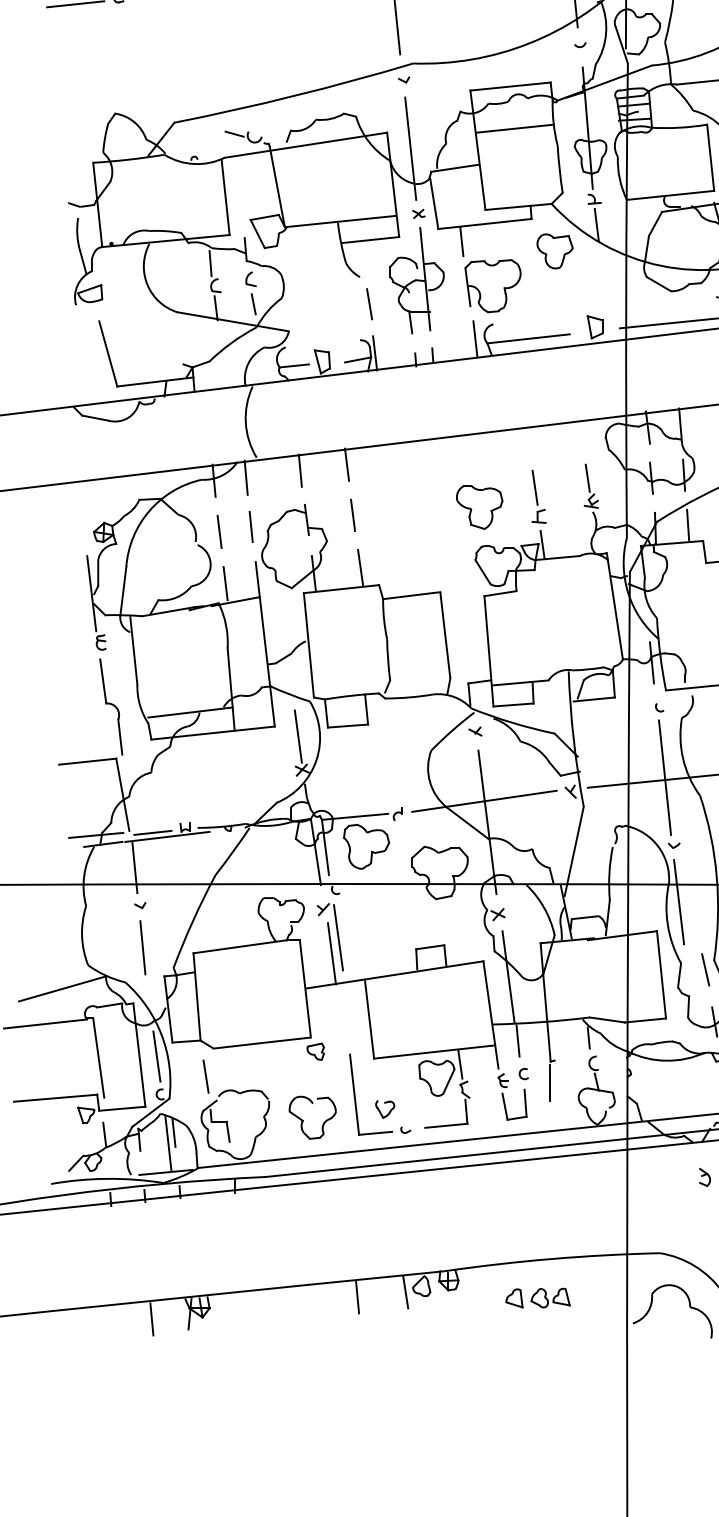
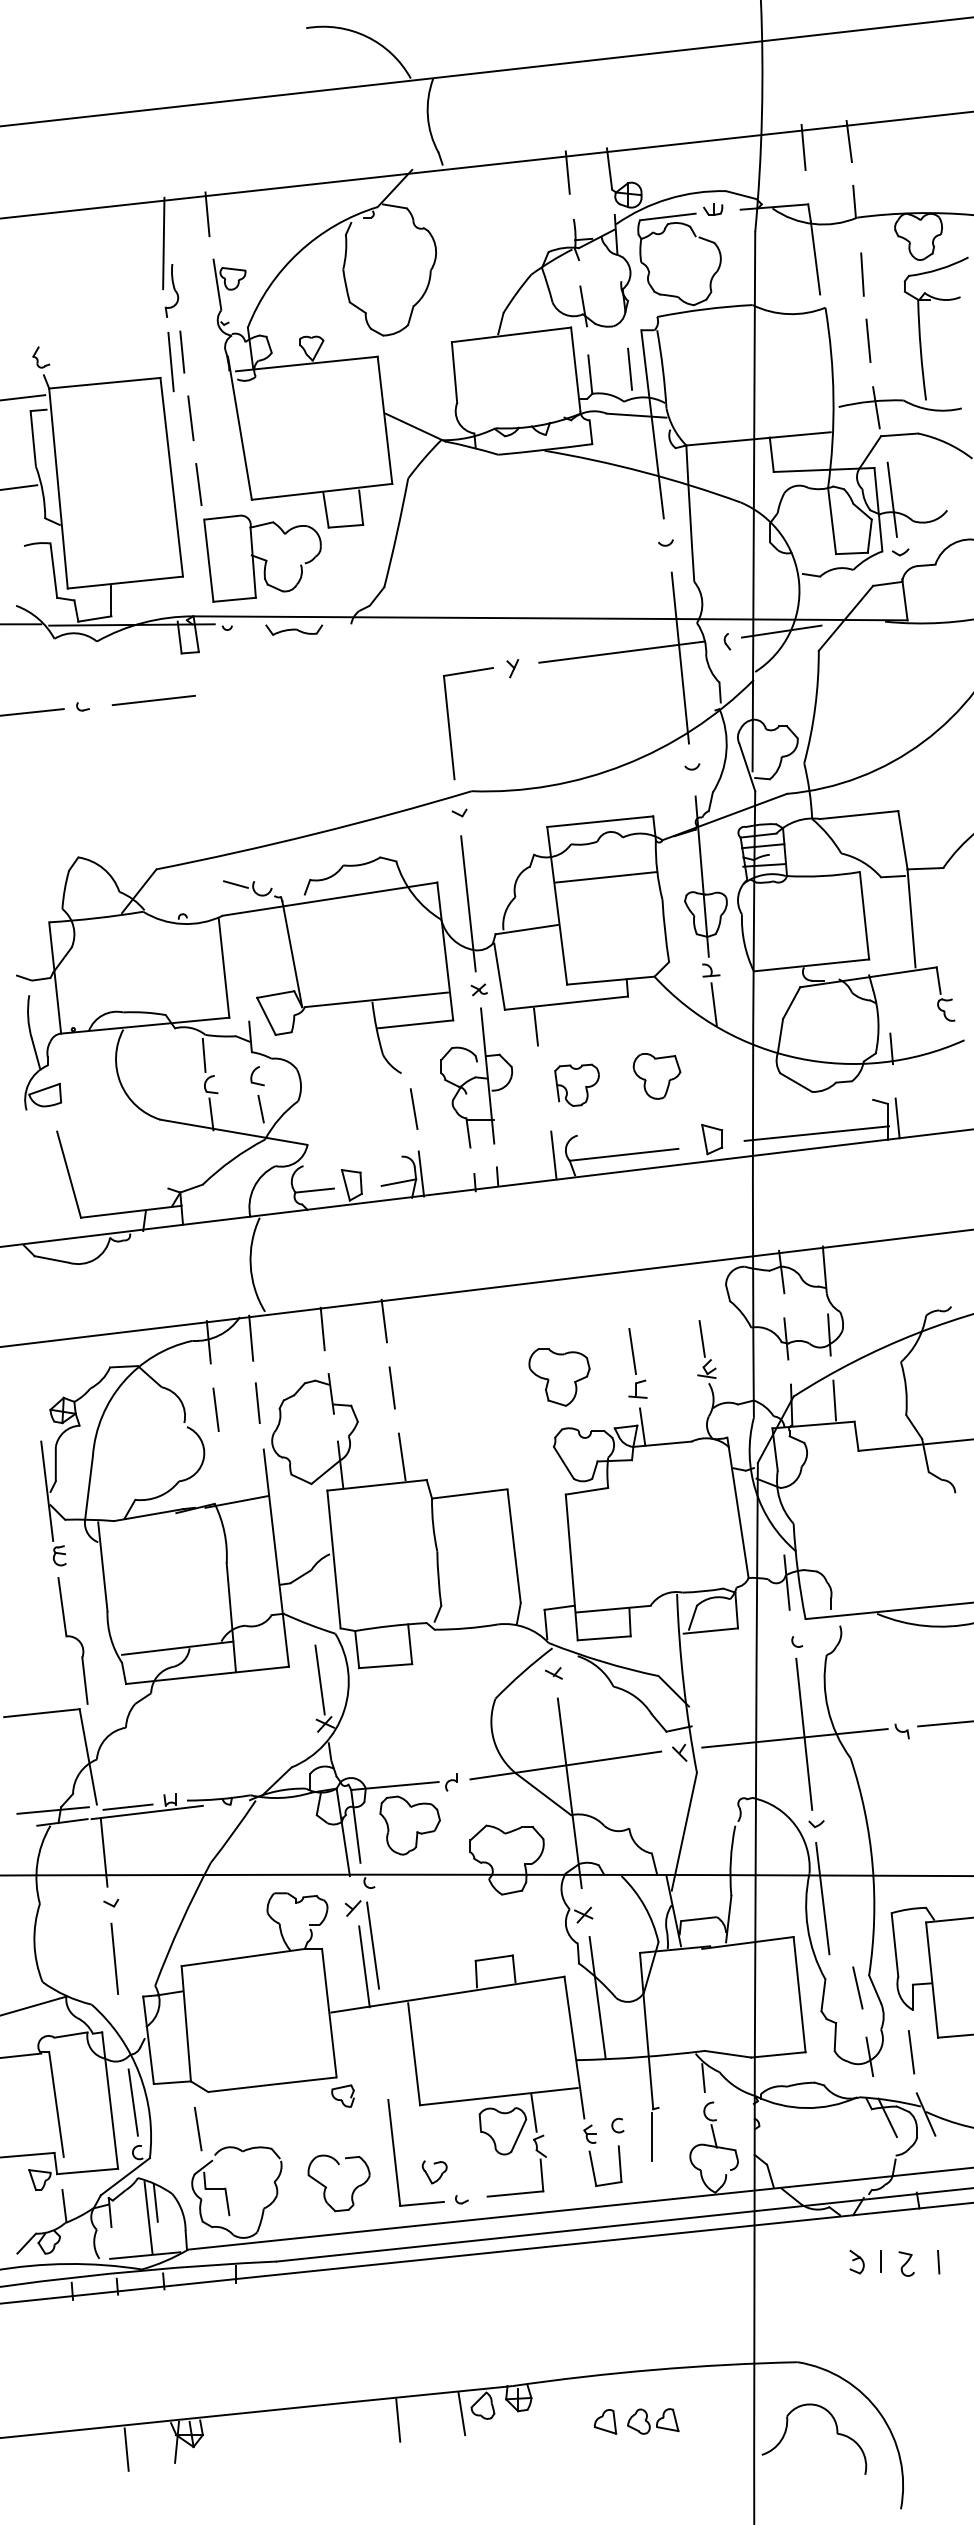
part: (554, 251) -> (656, 1076), moved
part: (492, 286) -> (576, 1085), size x0.6
line: (225, 583) -> (223, 1477), removed
line: (518, 1040) -> (610, 2081), removed

